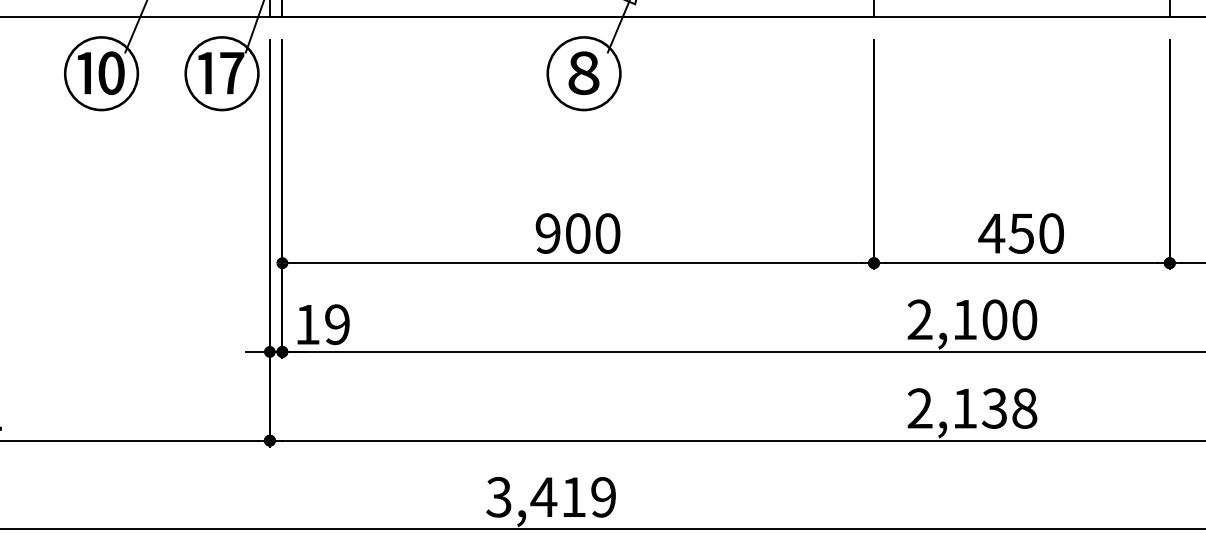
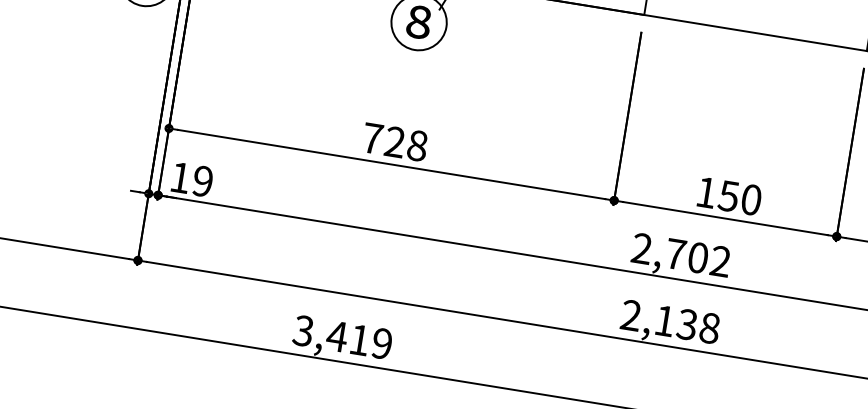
text: (577, 233) -> (394, 142), 900 -> 728
text: (991, 233) -> (706, 192), 450 -> 150
text: (994, 319) -> (697, 257), 2,100 -> 2,702

